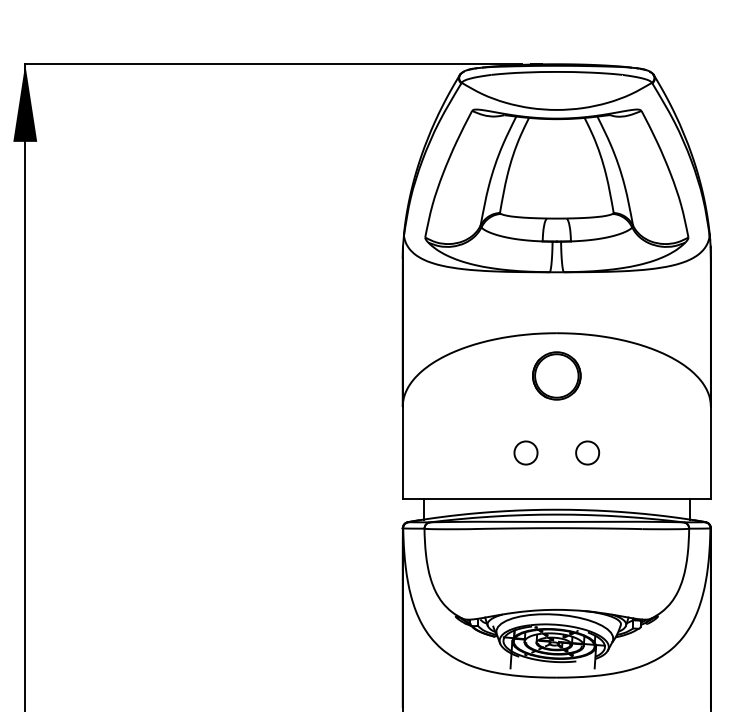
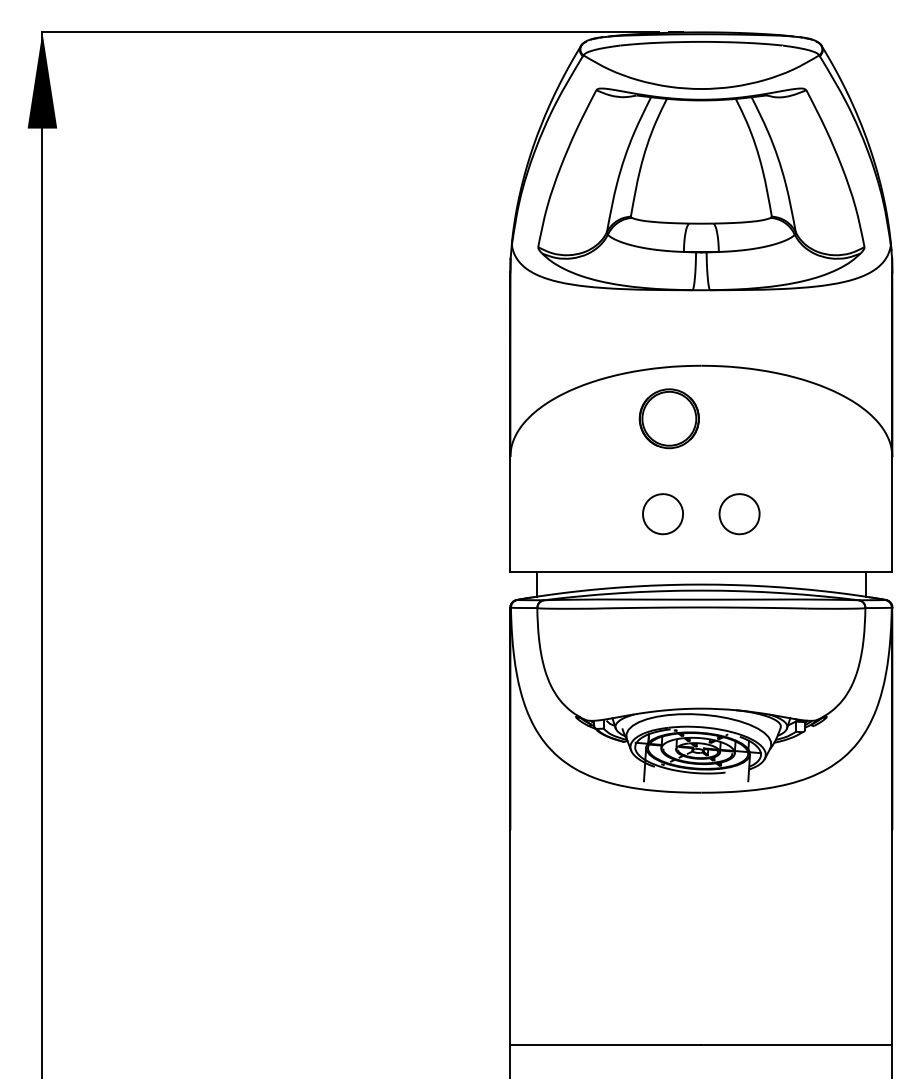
part: (556, 375) -> (668, 418), moved
part: (526, 453) -> (663, 514), size x1.4
part: (587, 453) -> (739, 514), size x1.4

